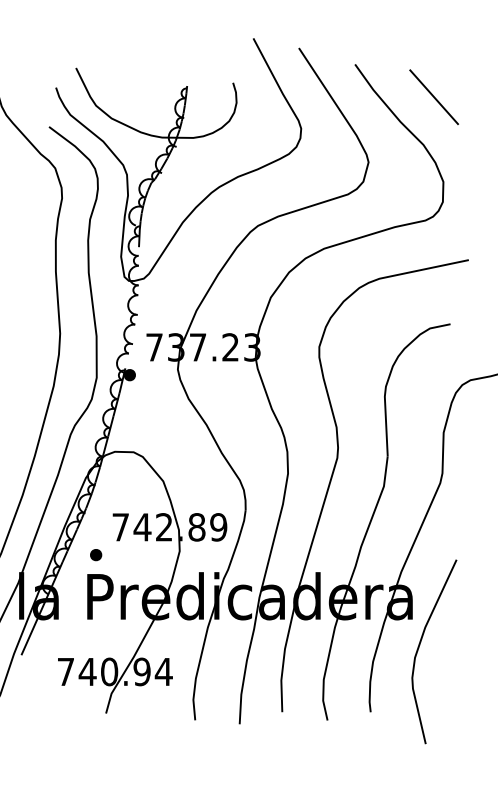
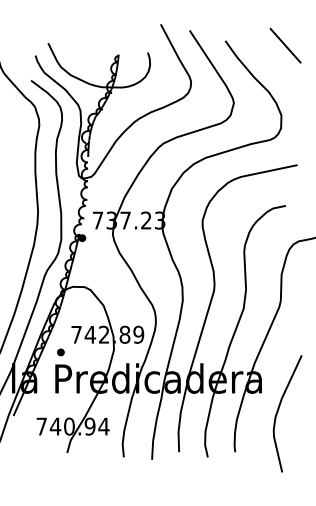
line: (434, 96) -> (285, 45), moved
curve: (421, 644) -> (279, 409), moved

